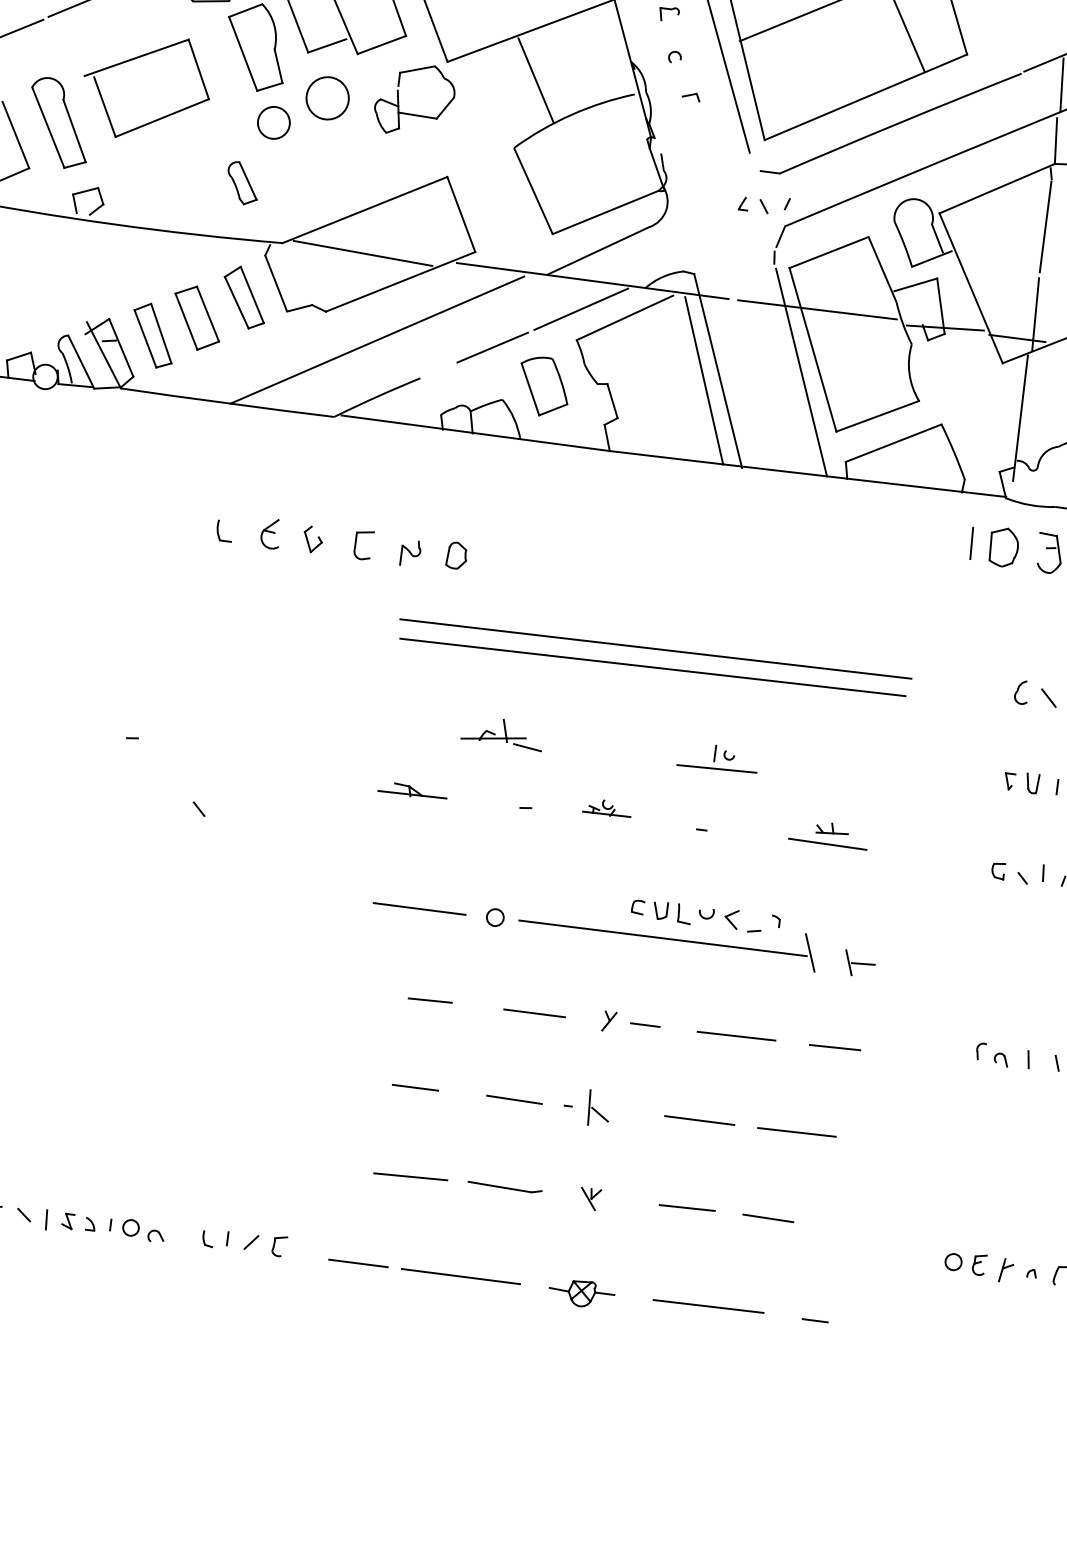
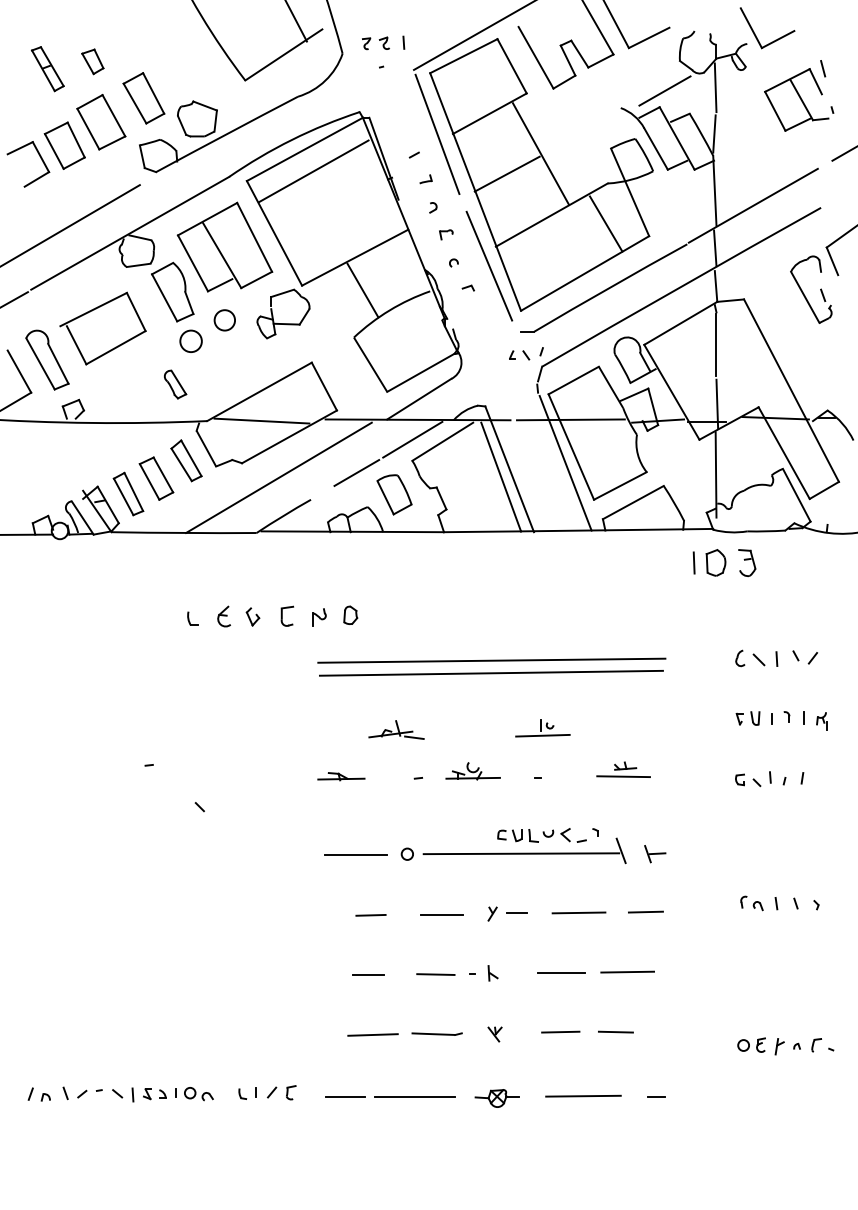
circle: (326, 98) -> (224, 320), size x0.71
part: (606, 808) -> (472, 771), size x1.67
part: (597, 1108) -> (492, 973), size x0.62

